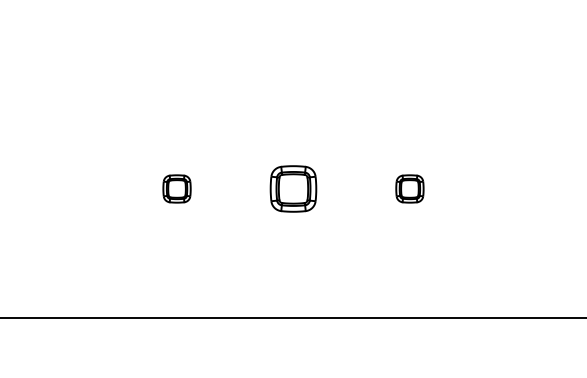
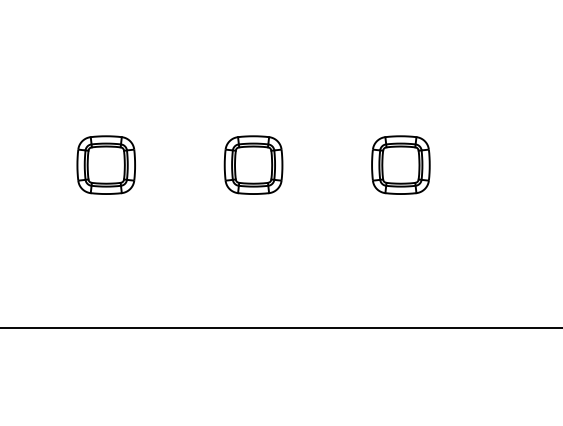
part: (176, 188) -> (105, 164), size x1.67
part: (409, 188) -> (400, 164), size x1.67

